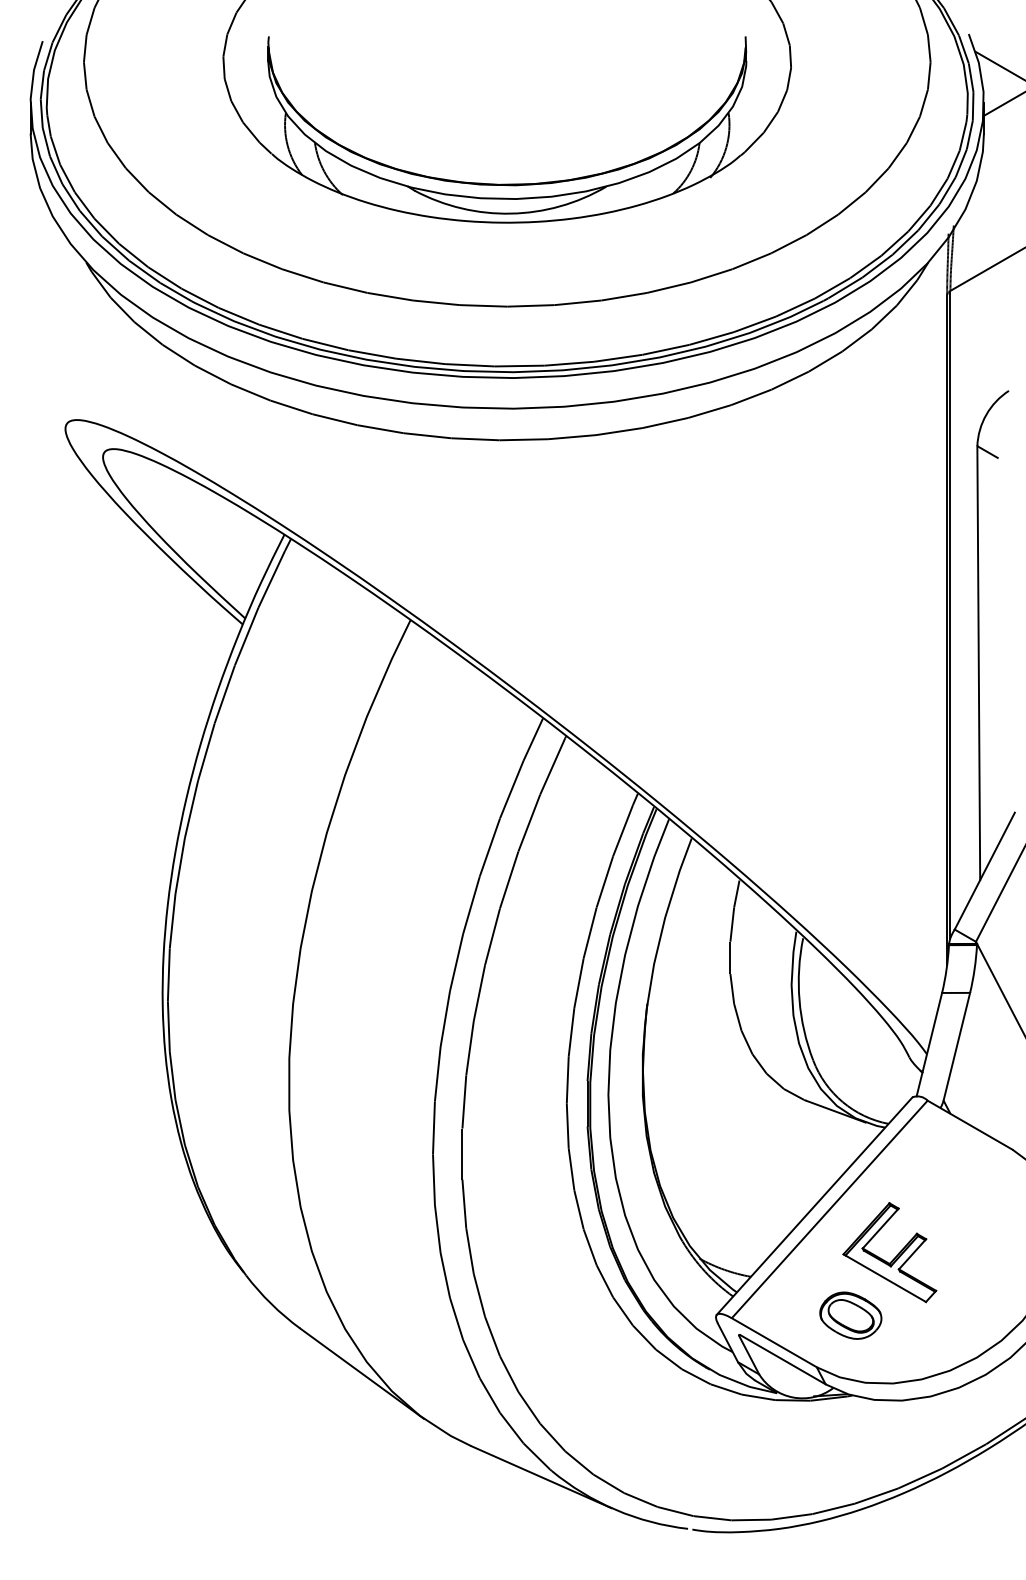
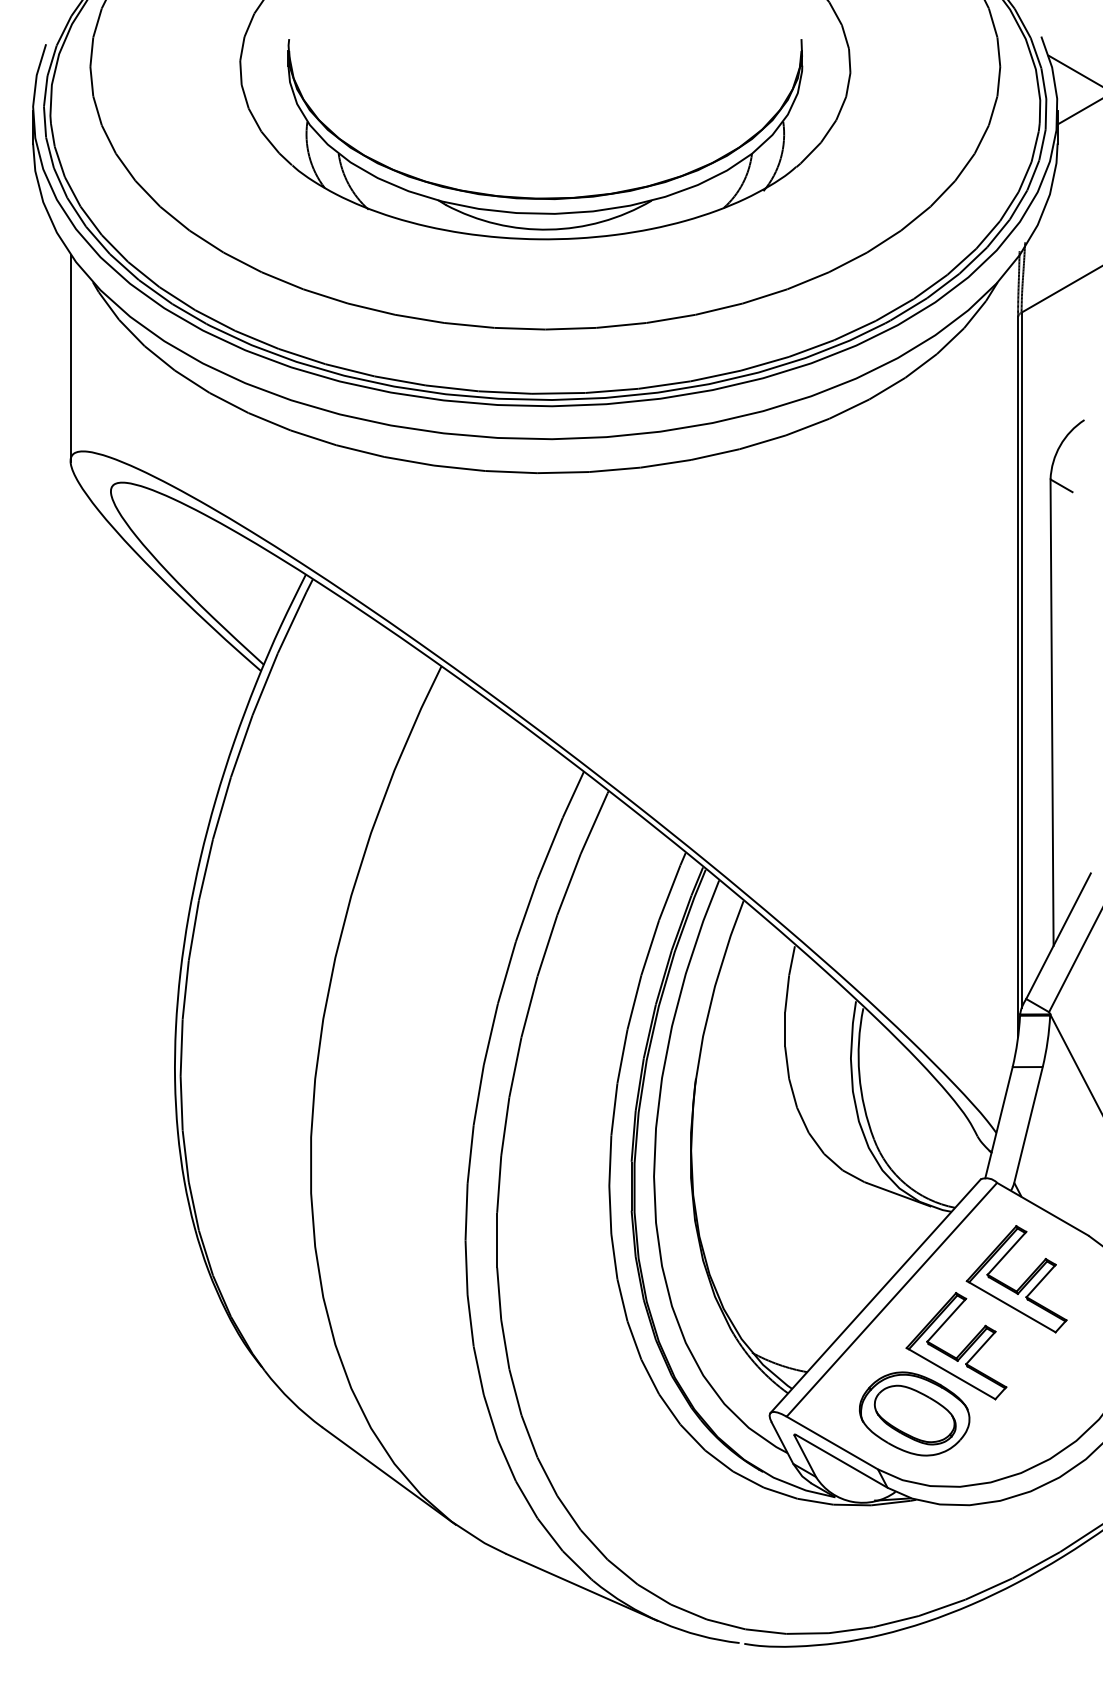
line: (65, 332) -> (70, 357), added
part: (950, 1195) -> (1021, 1284), added
part: (850, 1315) -> (914, 1413), size x1.67

